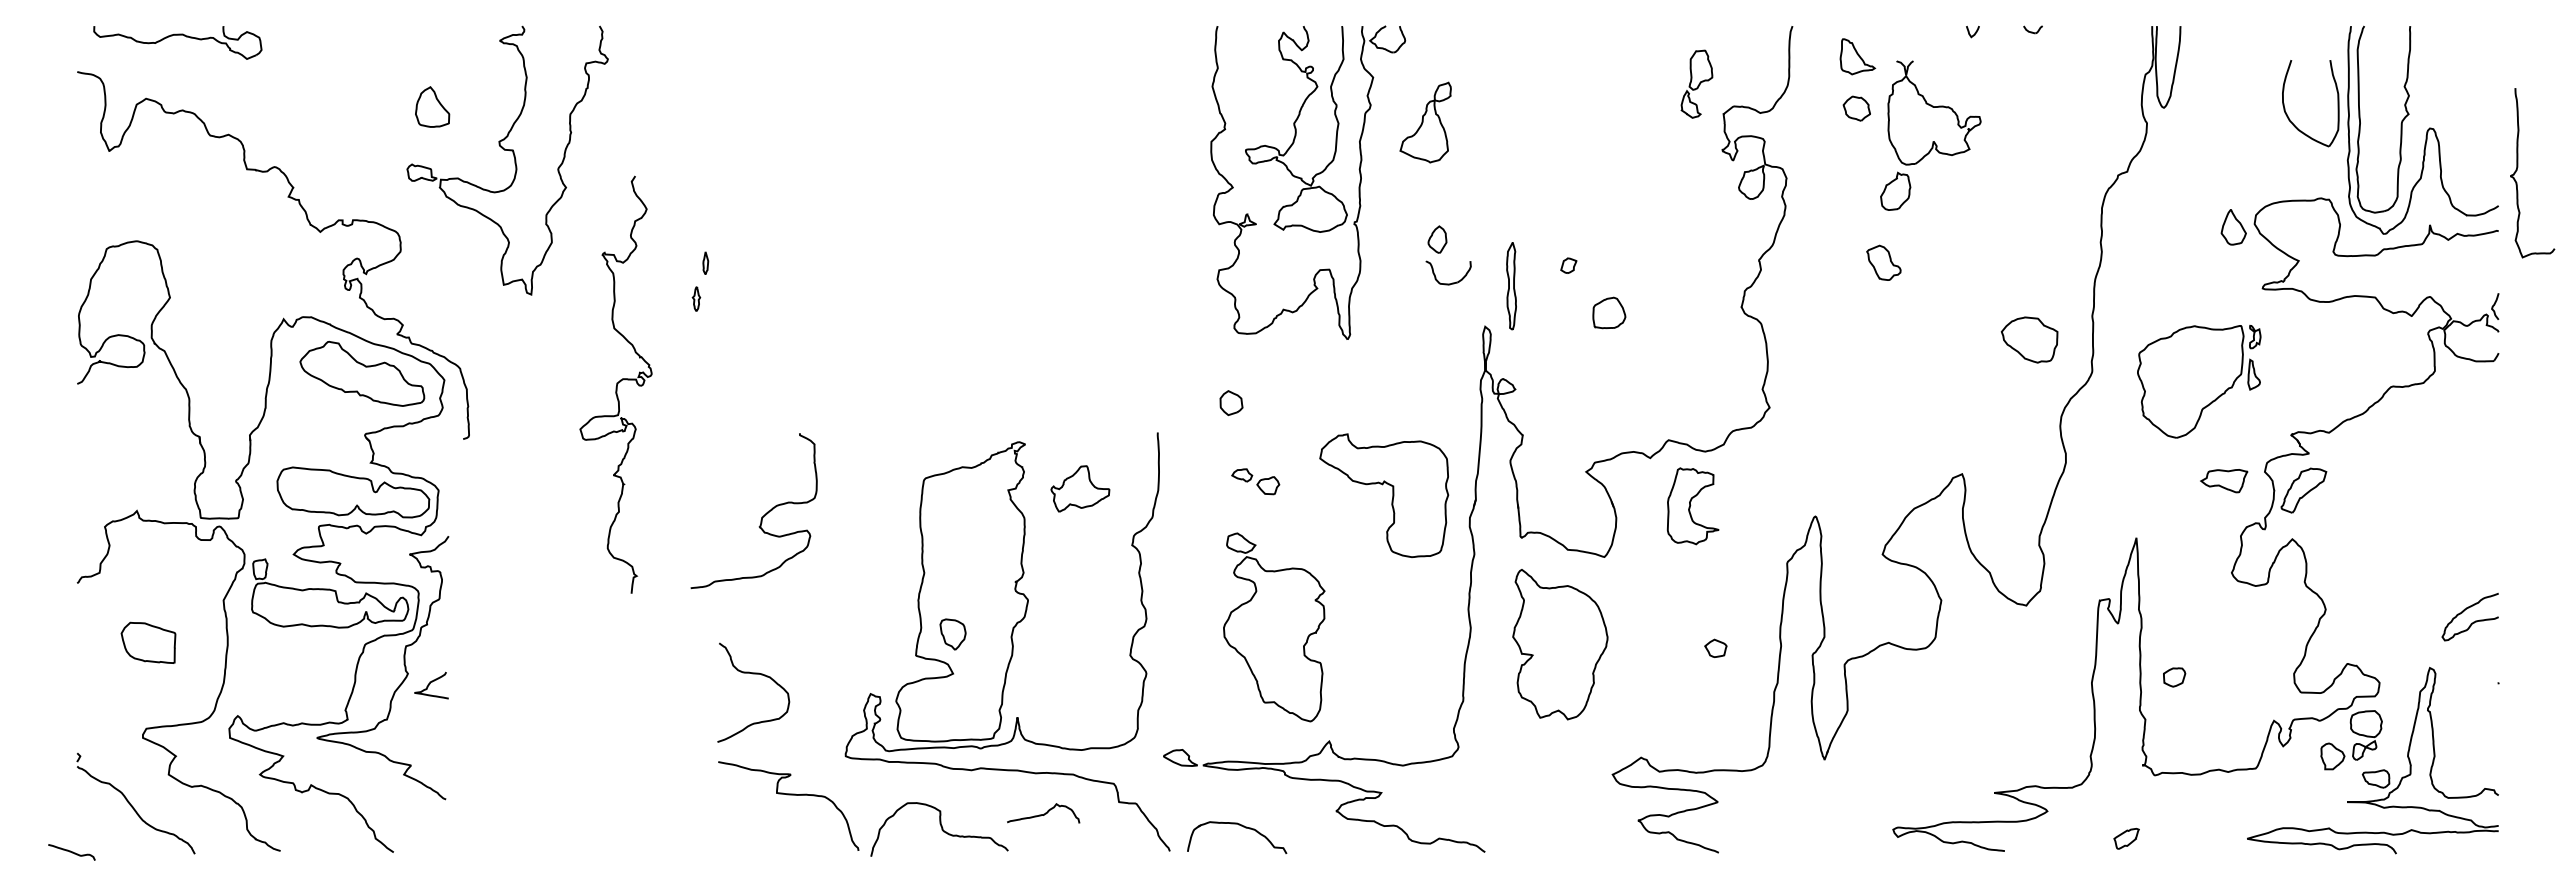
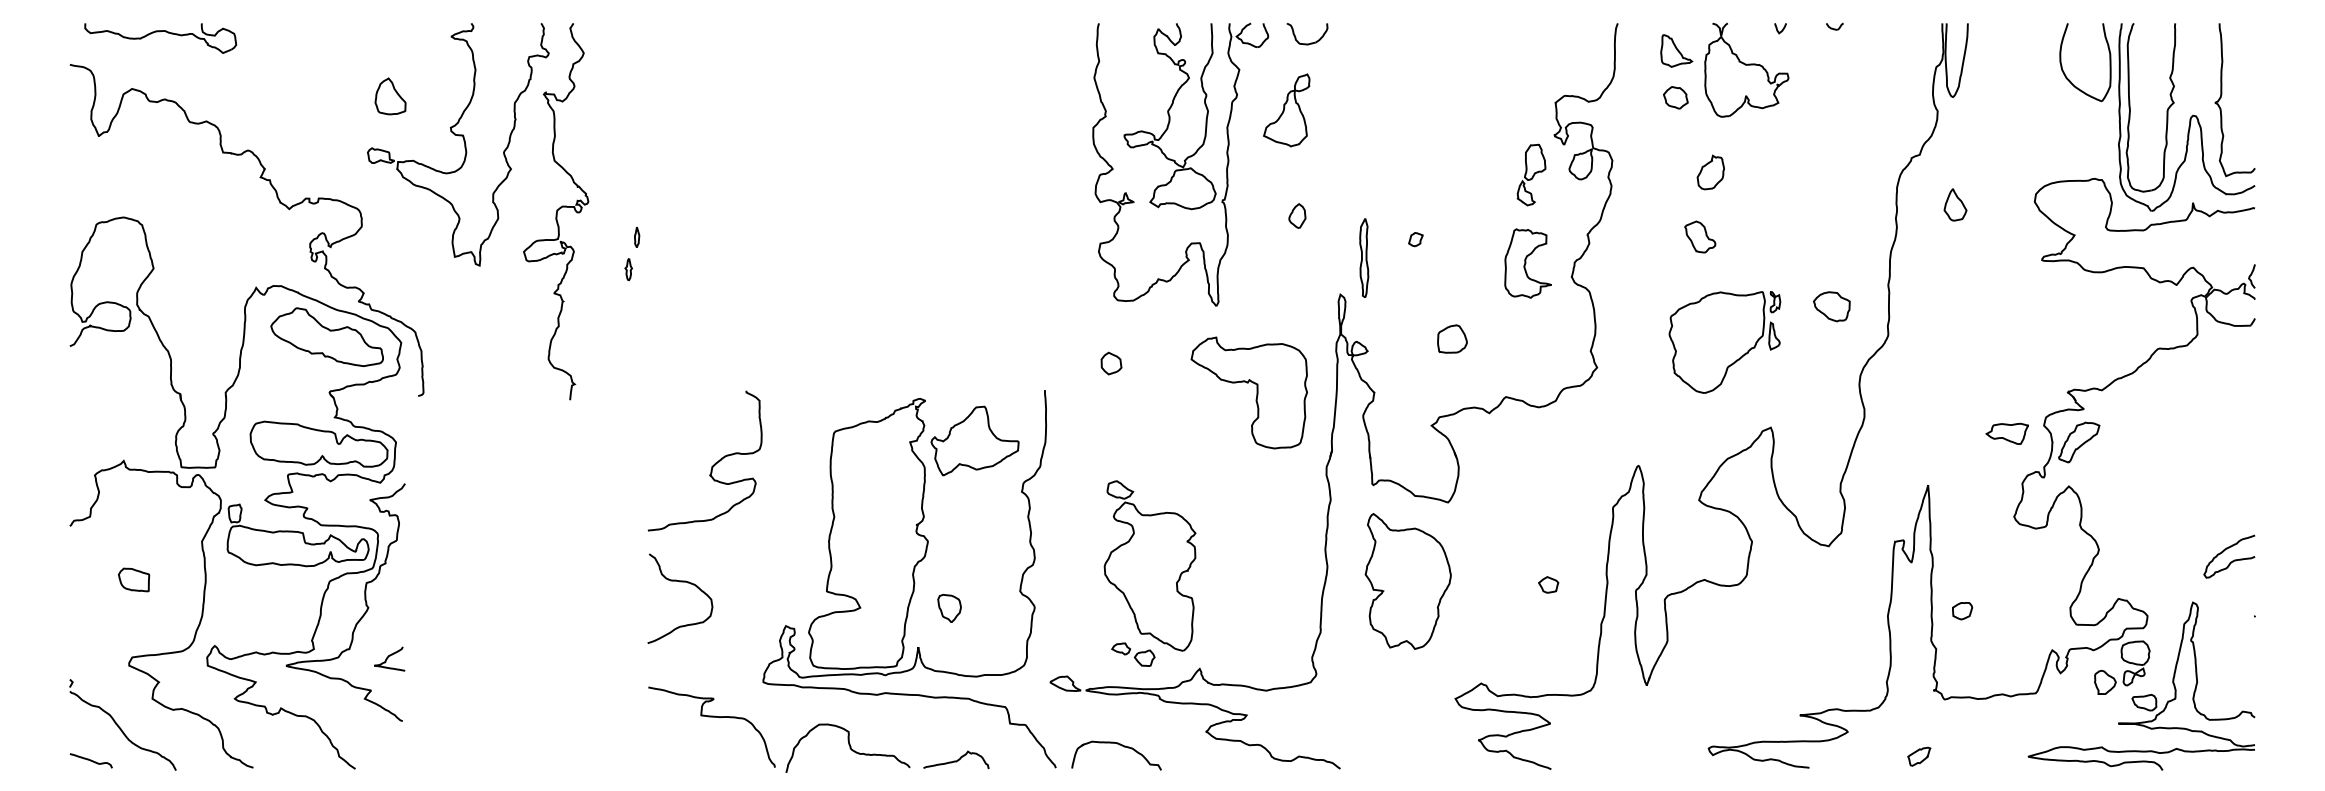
part: (1696, 83) -> (1531, 174), moved
part: (1934, 112) -> (1746, 69), moved
part: (2289, 117) -> (2066, 75), moved
curve: (2518, 167) -> (2222, 95), moved
part: (2233, 227) -> (1955, 205), moved
part: (1452, 282) -> (1310, 42), moved
part: (1609, 312) -> (1452, 338), moved
part: (2029, 340) -> (1831, 307), size x0.71
part: (2199, 381) -> (1725, 342), moved
curve: (616, 384) -> (556, 211), moved
part: (1255, 481) -> (1133, 654), moved
part: (1080, 488) -> (975, 440), size x1.67
part: (1392, 495) -> (1256, 392), moved
part: (1692, 506) -> (1527, 263), moved
curve: (761, 517) -> (711, 466), moved
part: (952, 634) -> (949, 608), moved
part: (147, 642) -> (133, 579), size x0.62
curve: (753, 674) -> (680, 582), moved
curve: (430, 684) -> (388, 658), moved
curve: (1044, 813) -> (957, 760), moved
curve: (71, 852) -> (90, 760), moved

